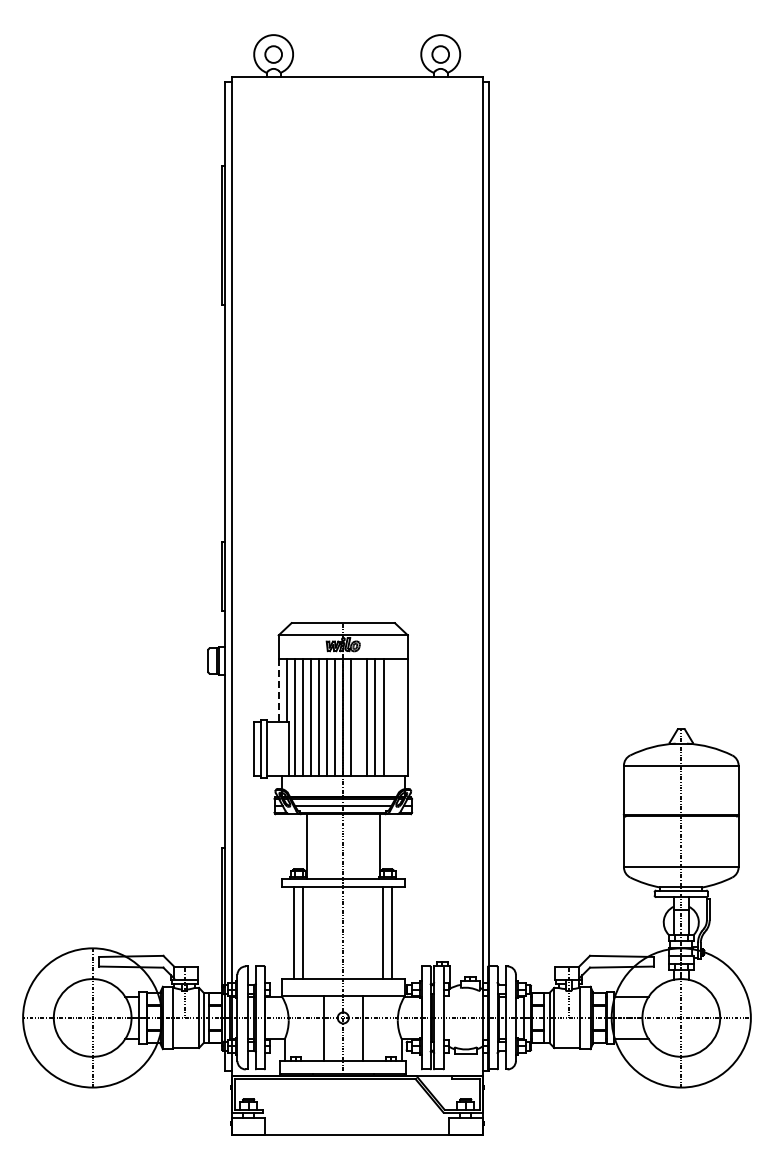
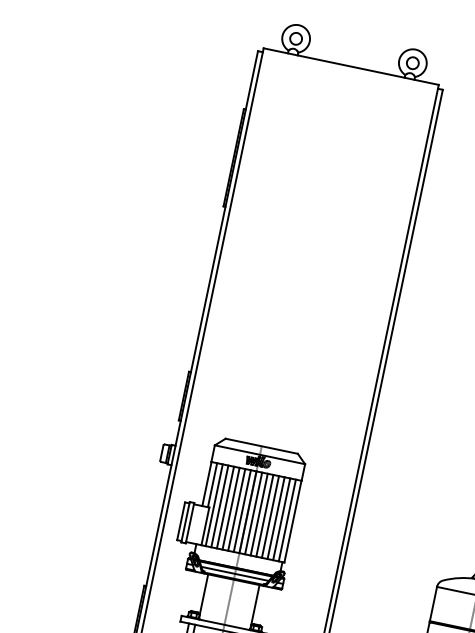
line: (278, 690) -> (206, 483), dashed -> solid
line: (359, 717) -> (259, 514), added
line: (391, 717) -> (281, 519), added
line: (399, 717) -> (287, 520), added

